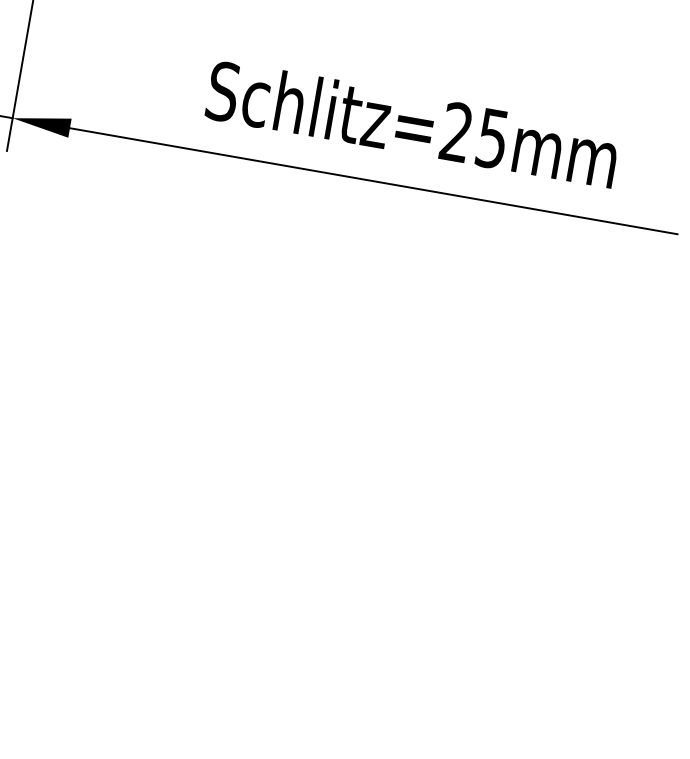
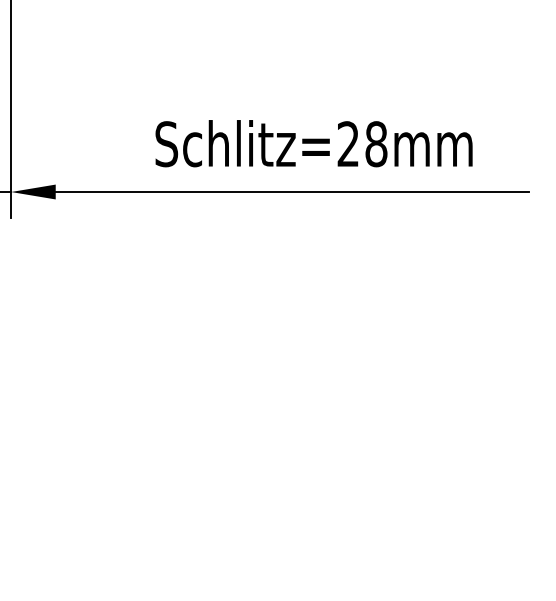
text: (492, 139) -> (376, 144), Schlitz=25mm -> Schlitz=28mm

